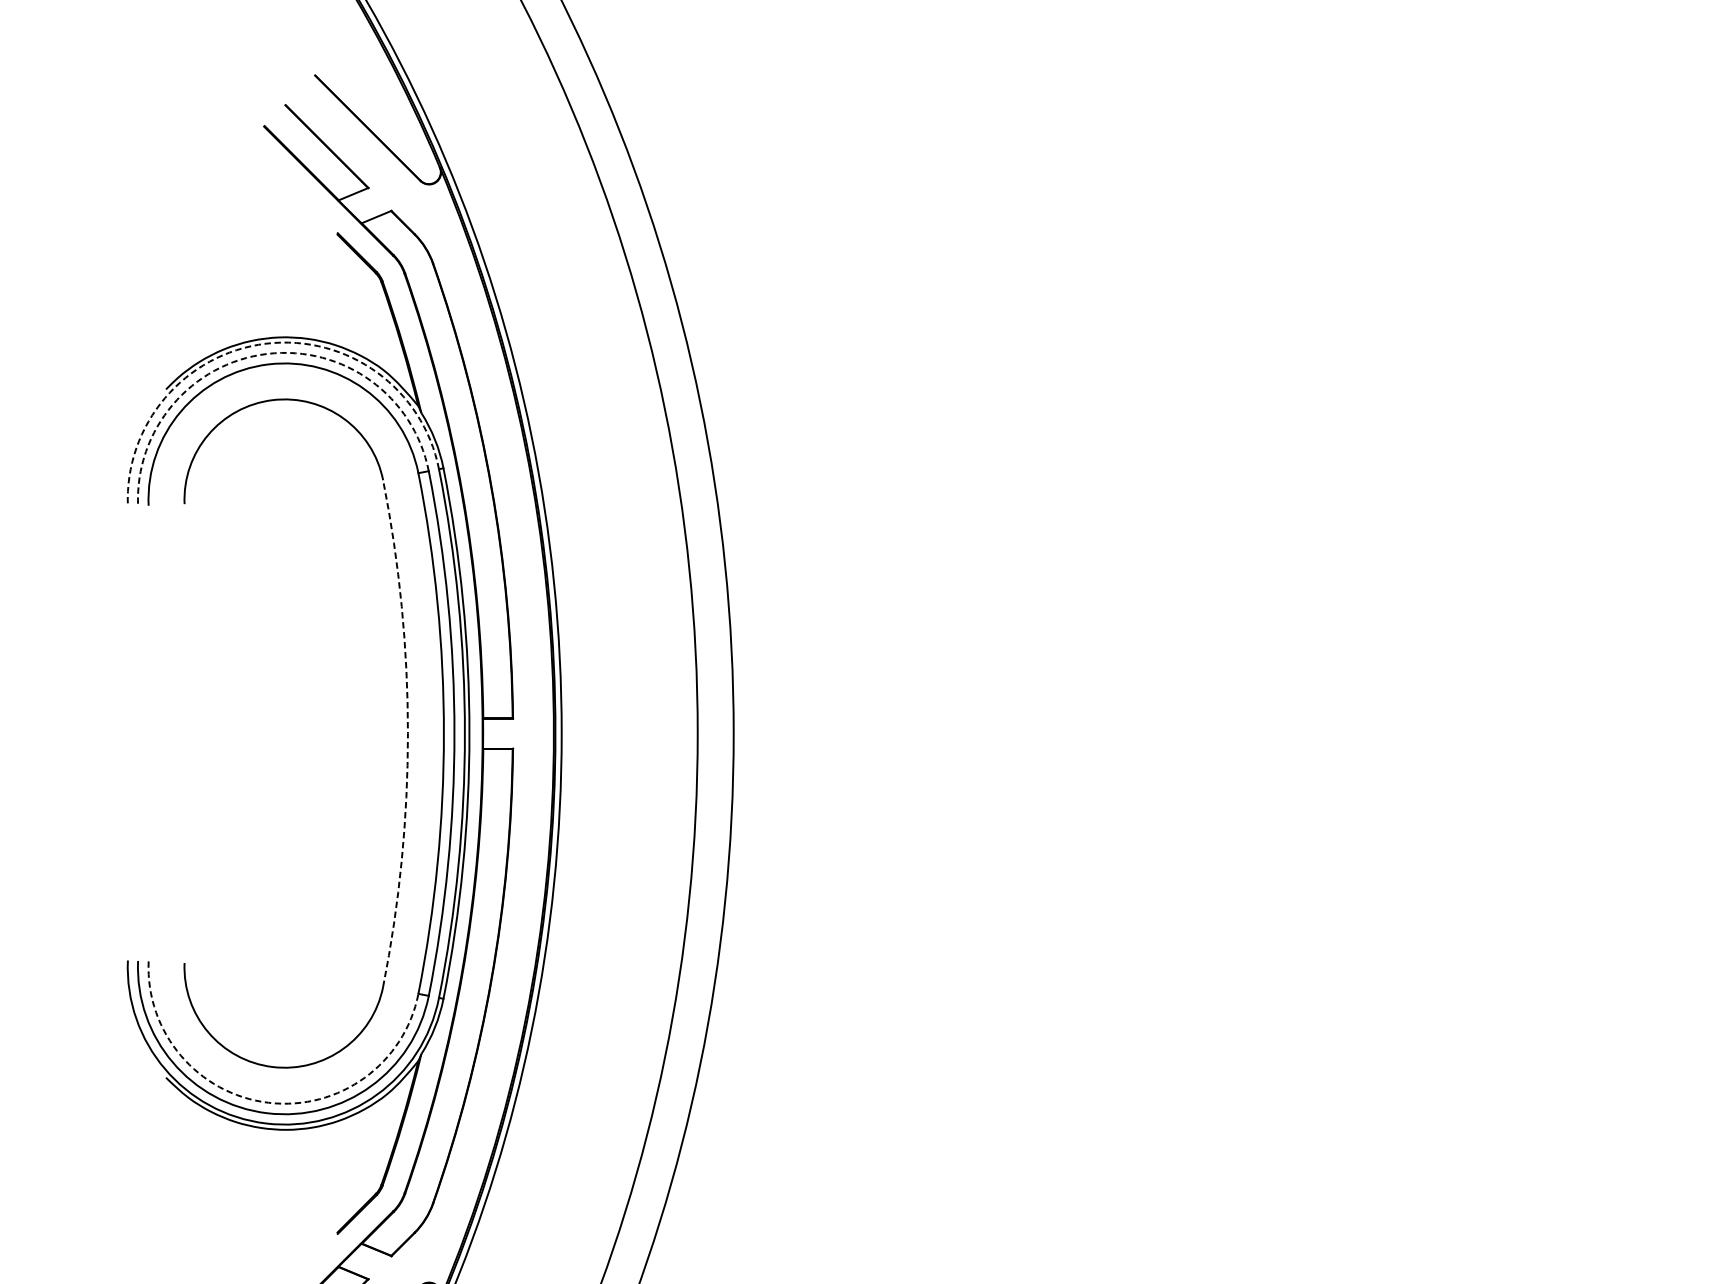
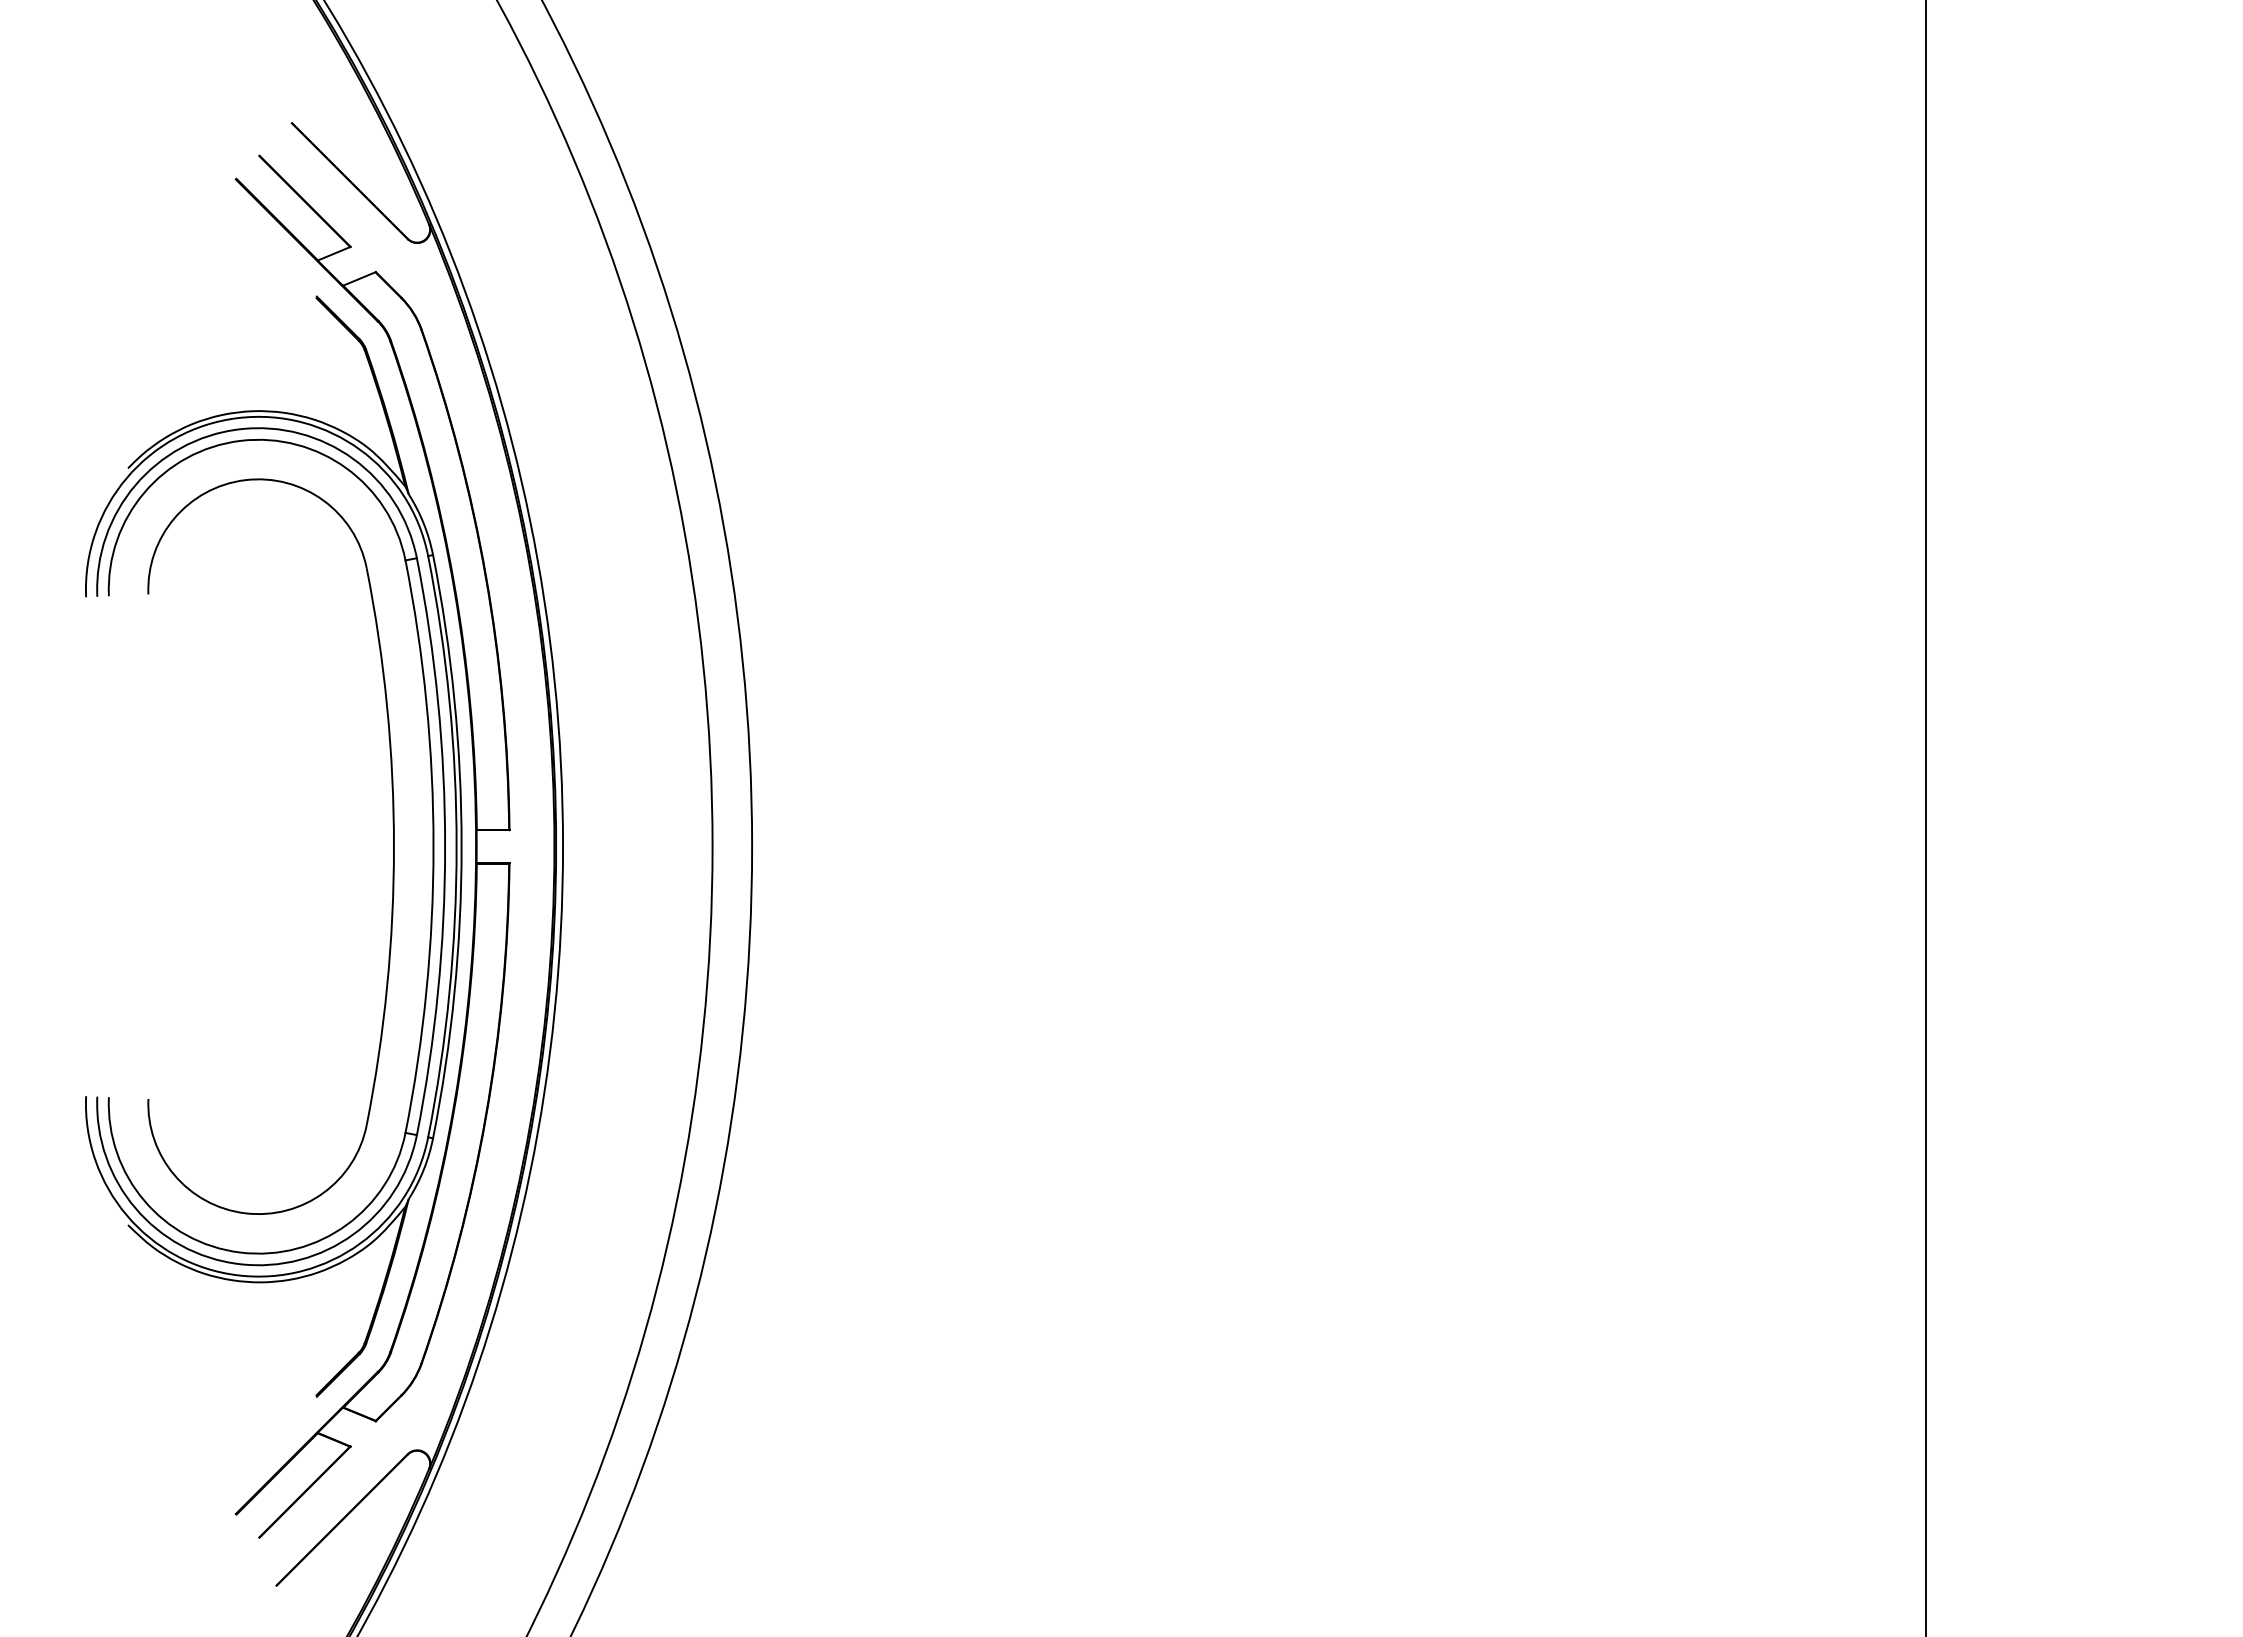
arc: (266, 344) -> (238, 418), dashed -> solid
arc: (267, 354) -> (239, 429), dashed -> solid
arc: (407, 733) -> (393, 846), dashed -> solid
arc: (268, 1102) -> (240, 1252), dashed -> solid

